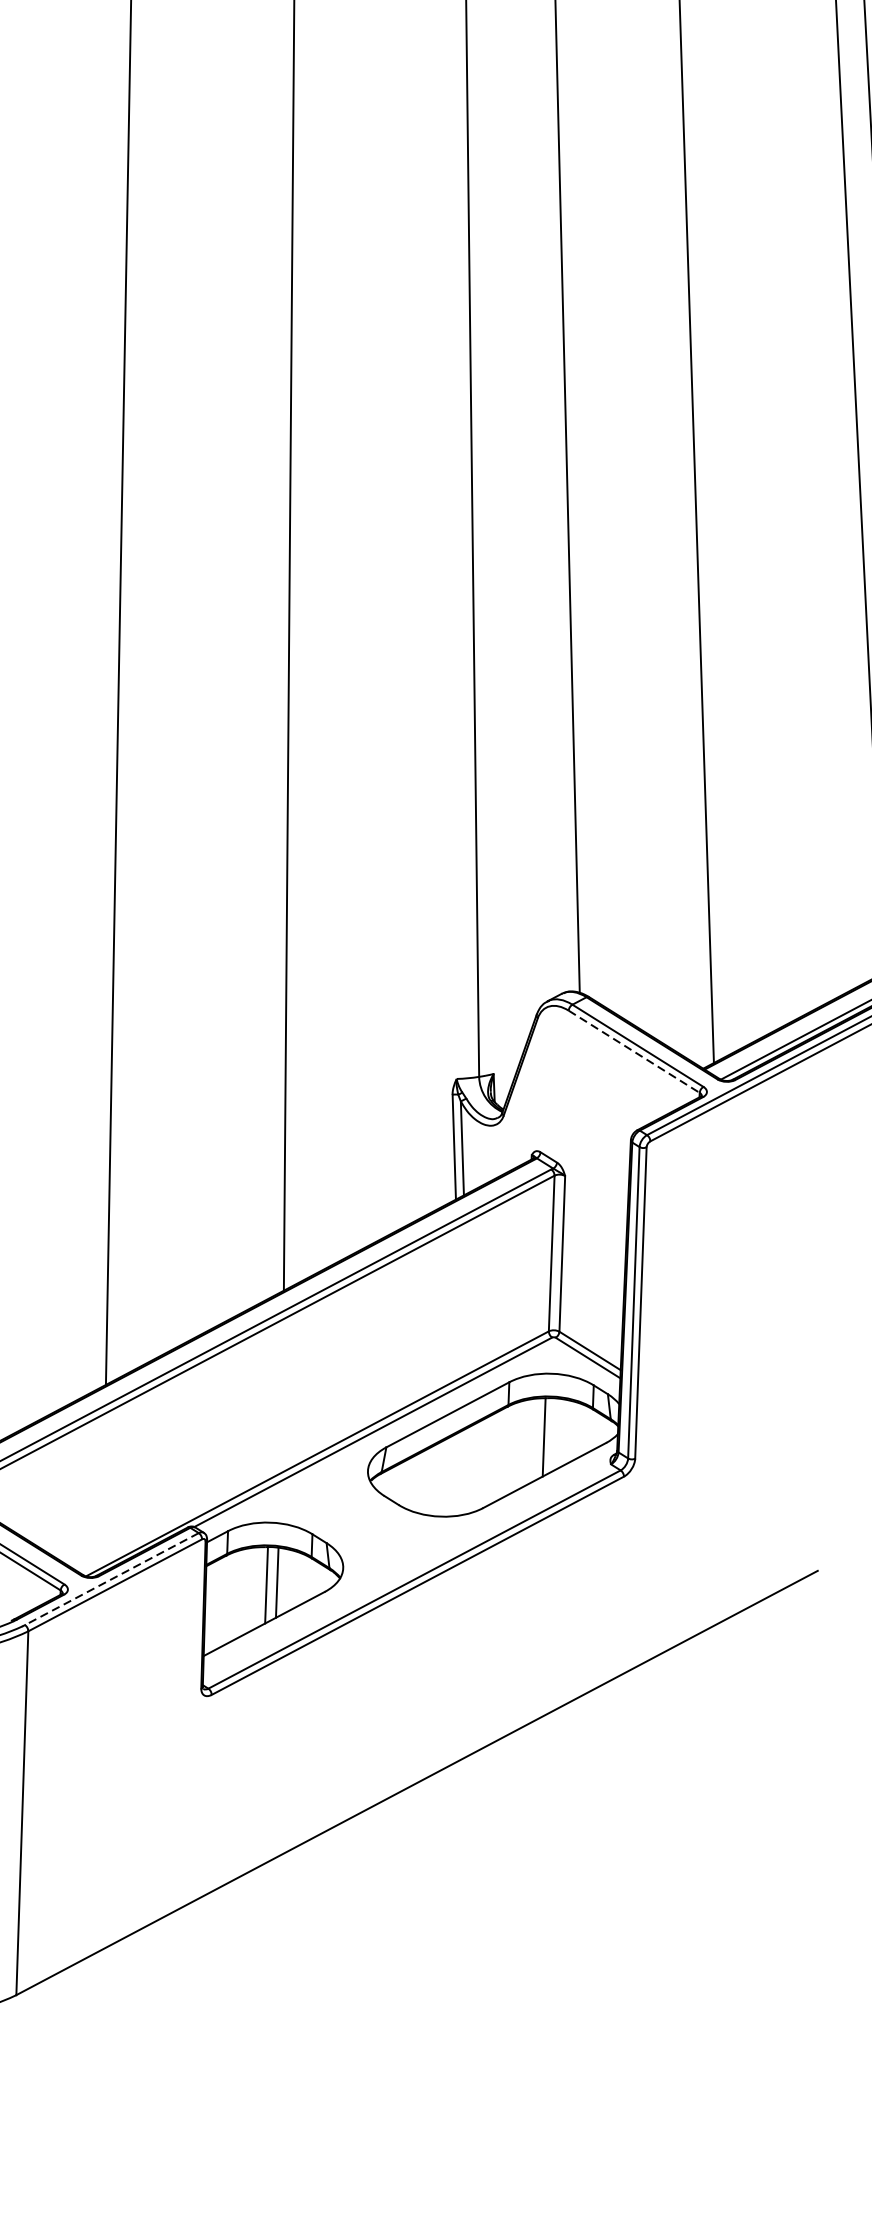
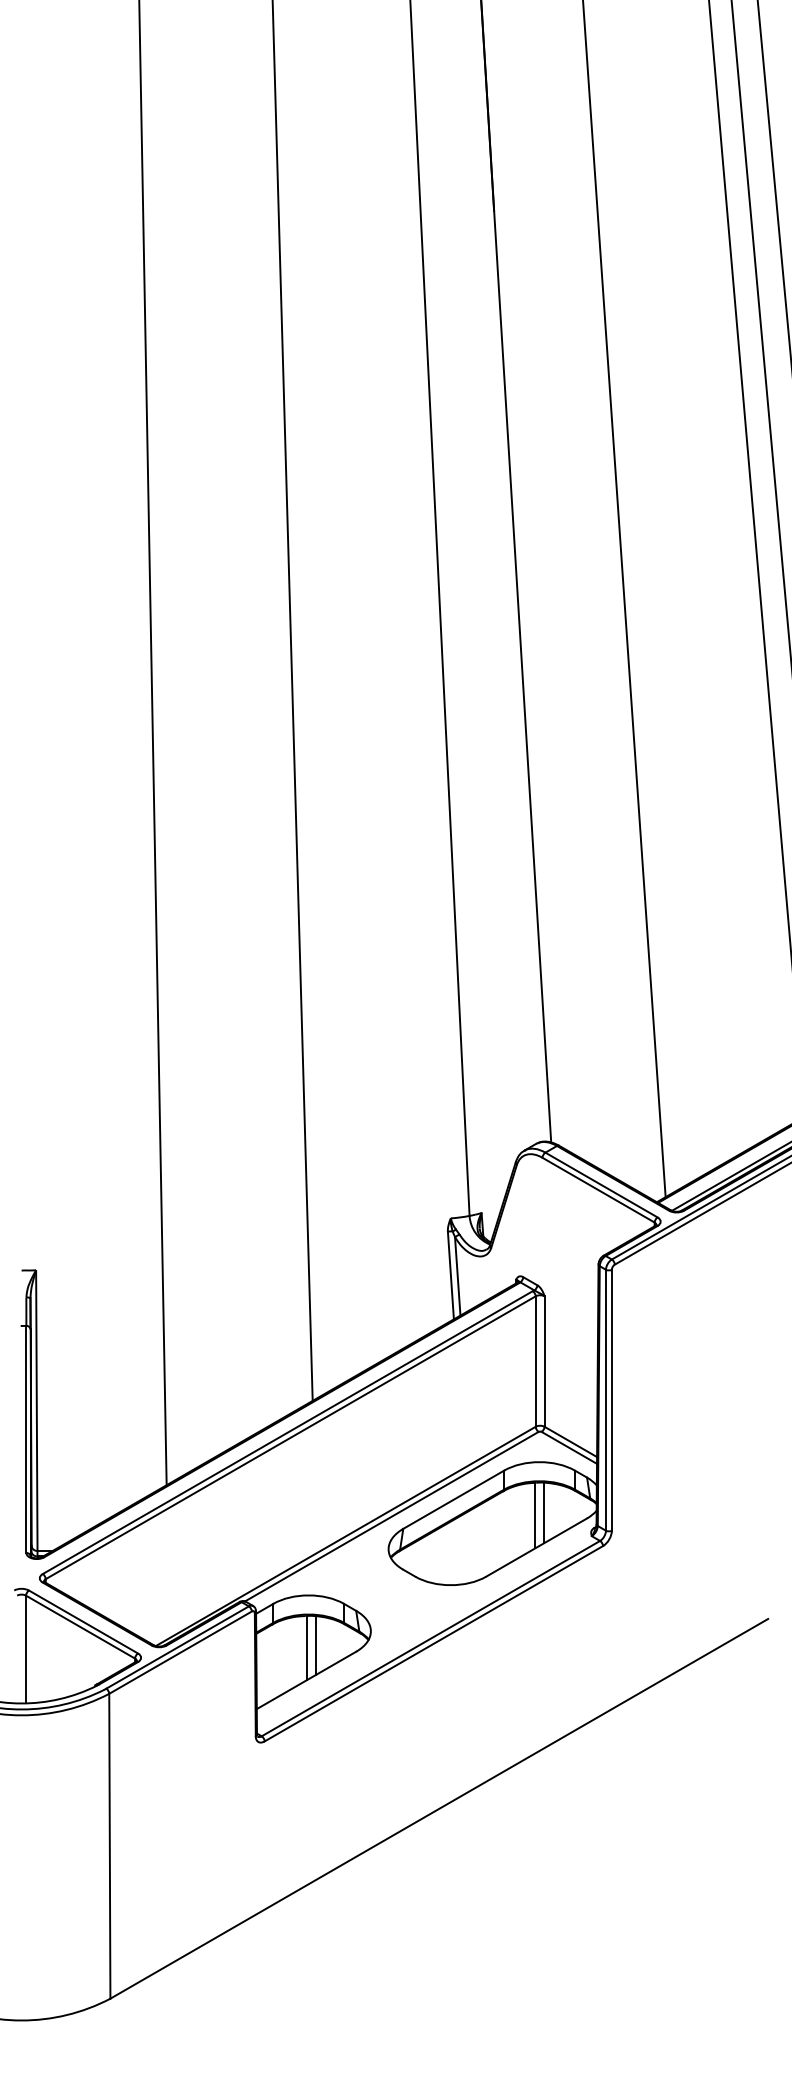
line: (634, 1052) -> (598, 1190), dashed -> solid
line: (554, 1433) -> (543, 1512), added
line: (111, 1579) -> (177, 1647), dashed -> solid

